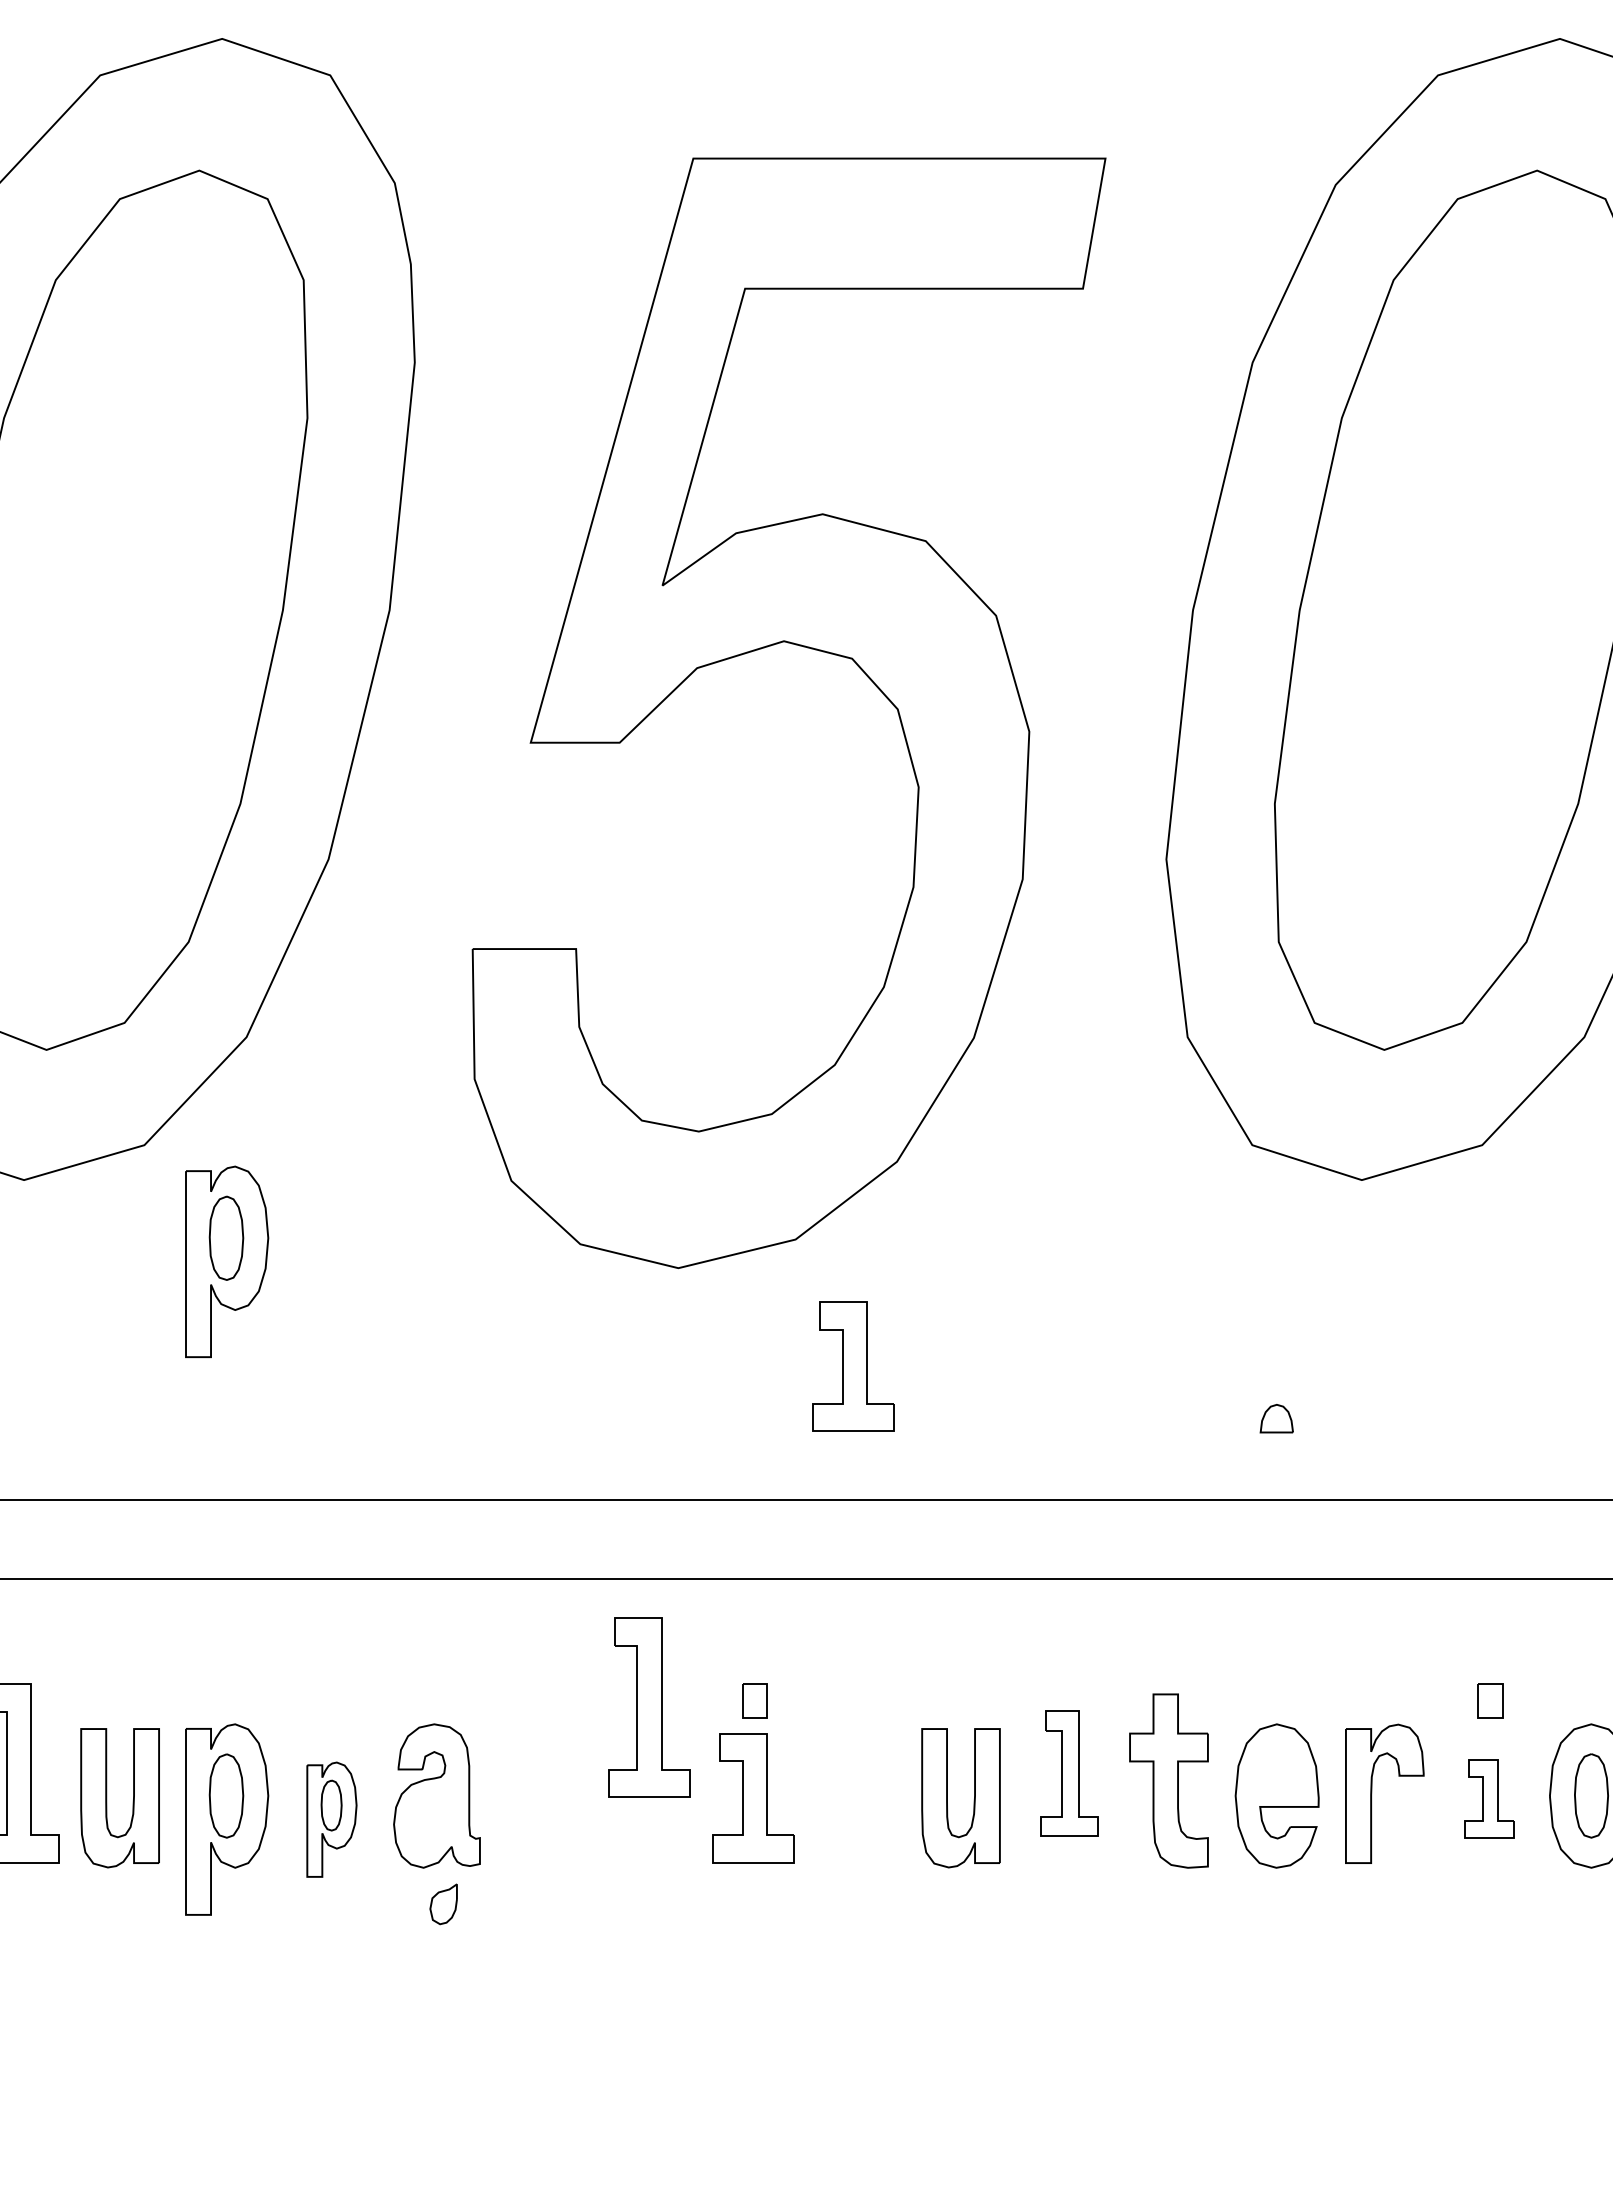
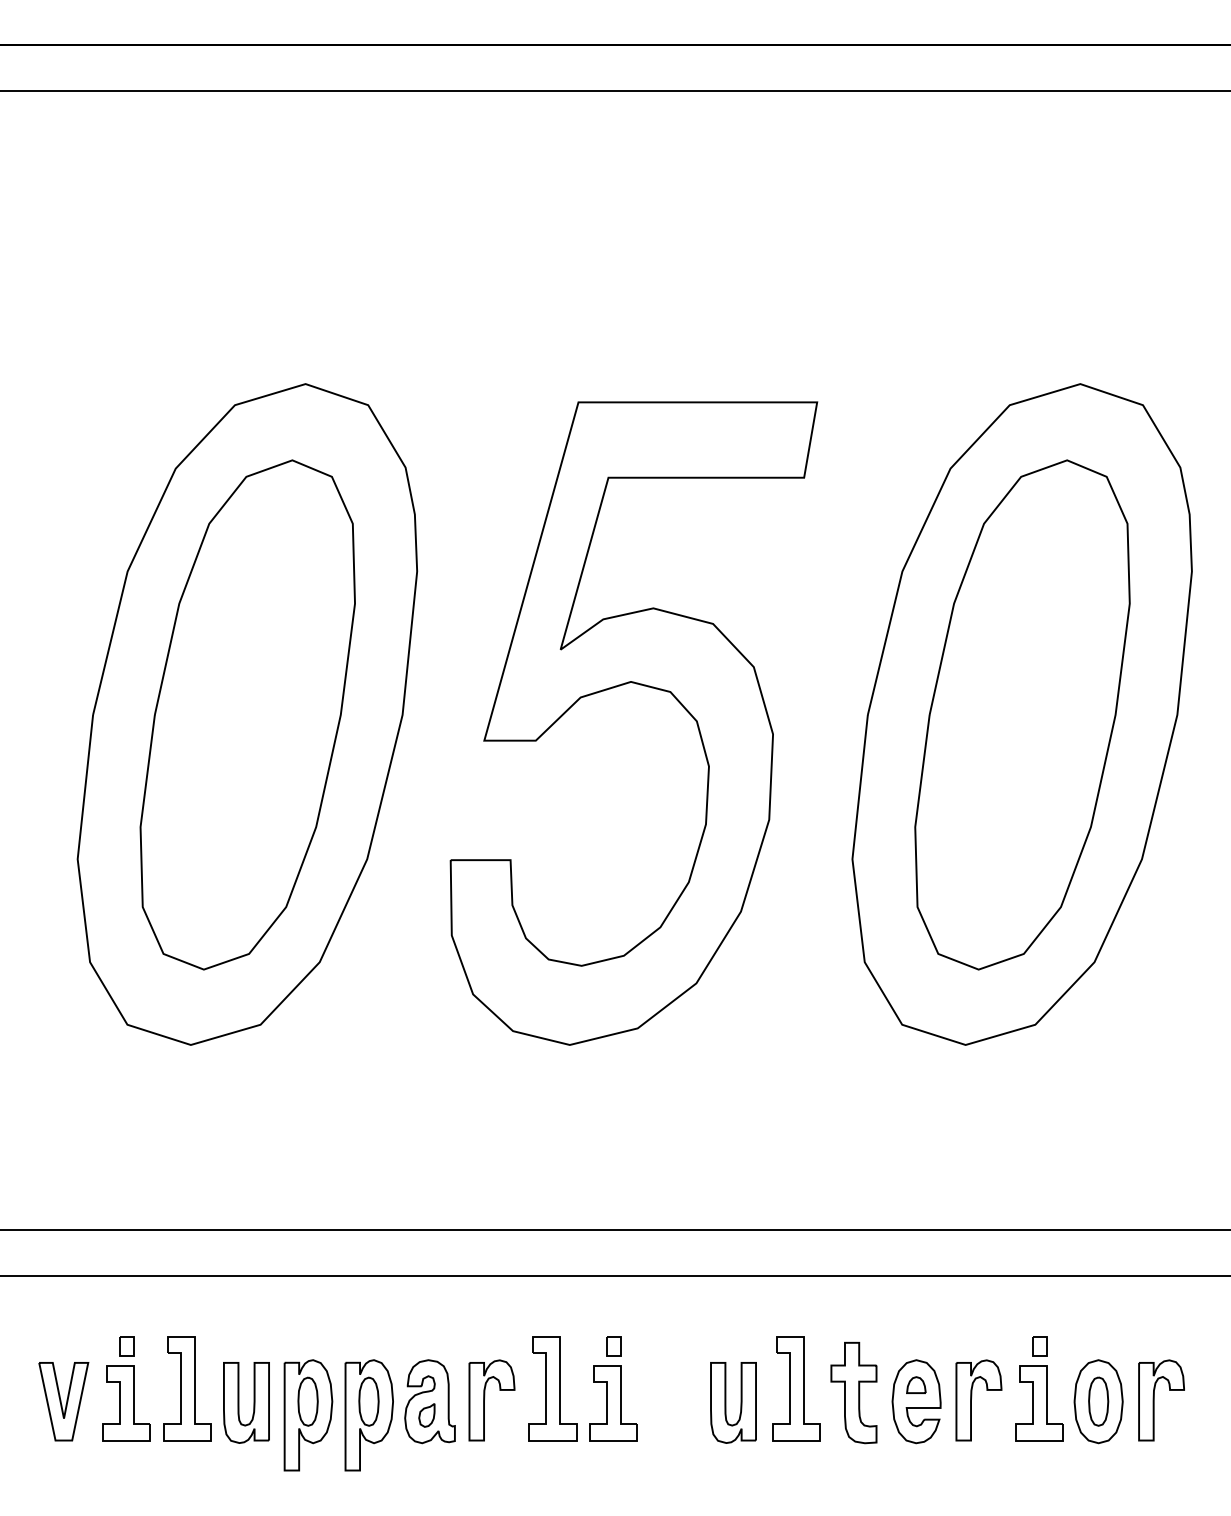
part: (807, 649) -> (644, 686), moved
part: (227, 1262) -> (308, 1092), removed
part: (853, 1367) -> (671, 1153), removed
part: (1276, 1417) -> (916, 1384), moved
part: (648, 1707) -> (552, 1388), moved
part: (1069, 1773) -> (796, 1388), size x1.43
part: (532, 1788) -> (485, 1397), added
part: (1489, 1799) -> (1039, 1403), size x1.67
part: (330, 1819) -> (368, 1415), size x1.67
part: (442, 1904) -> (426, 1415), moved

